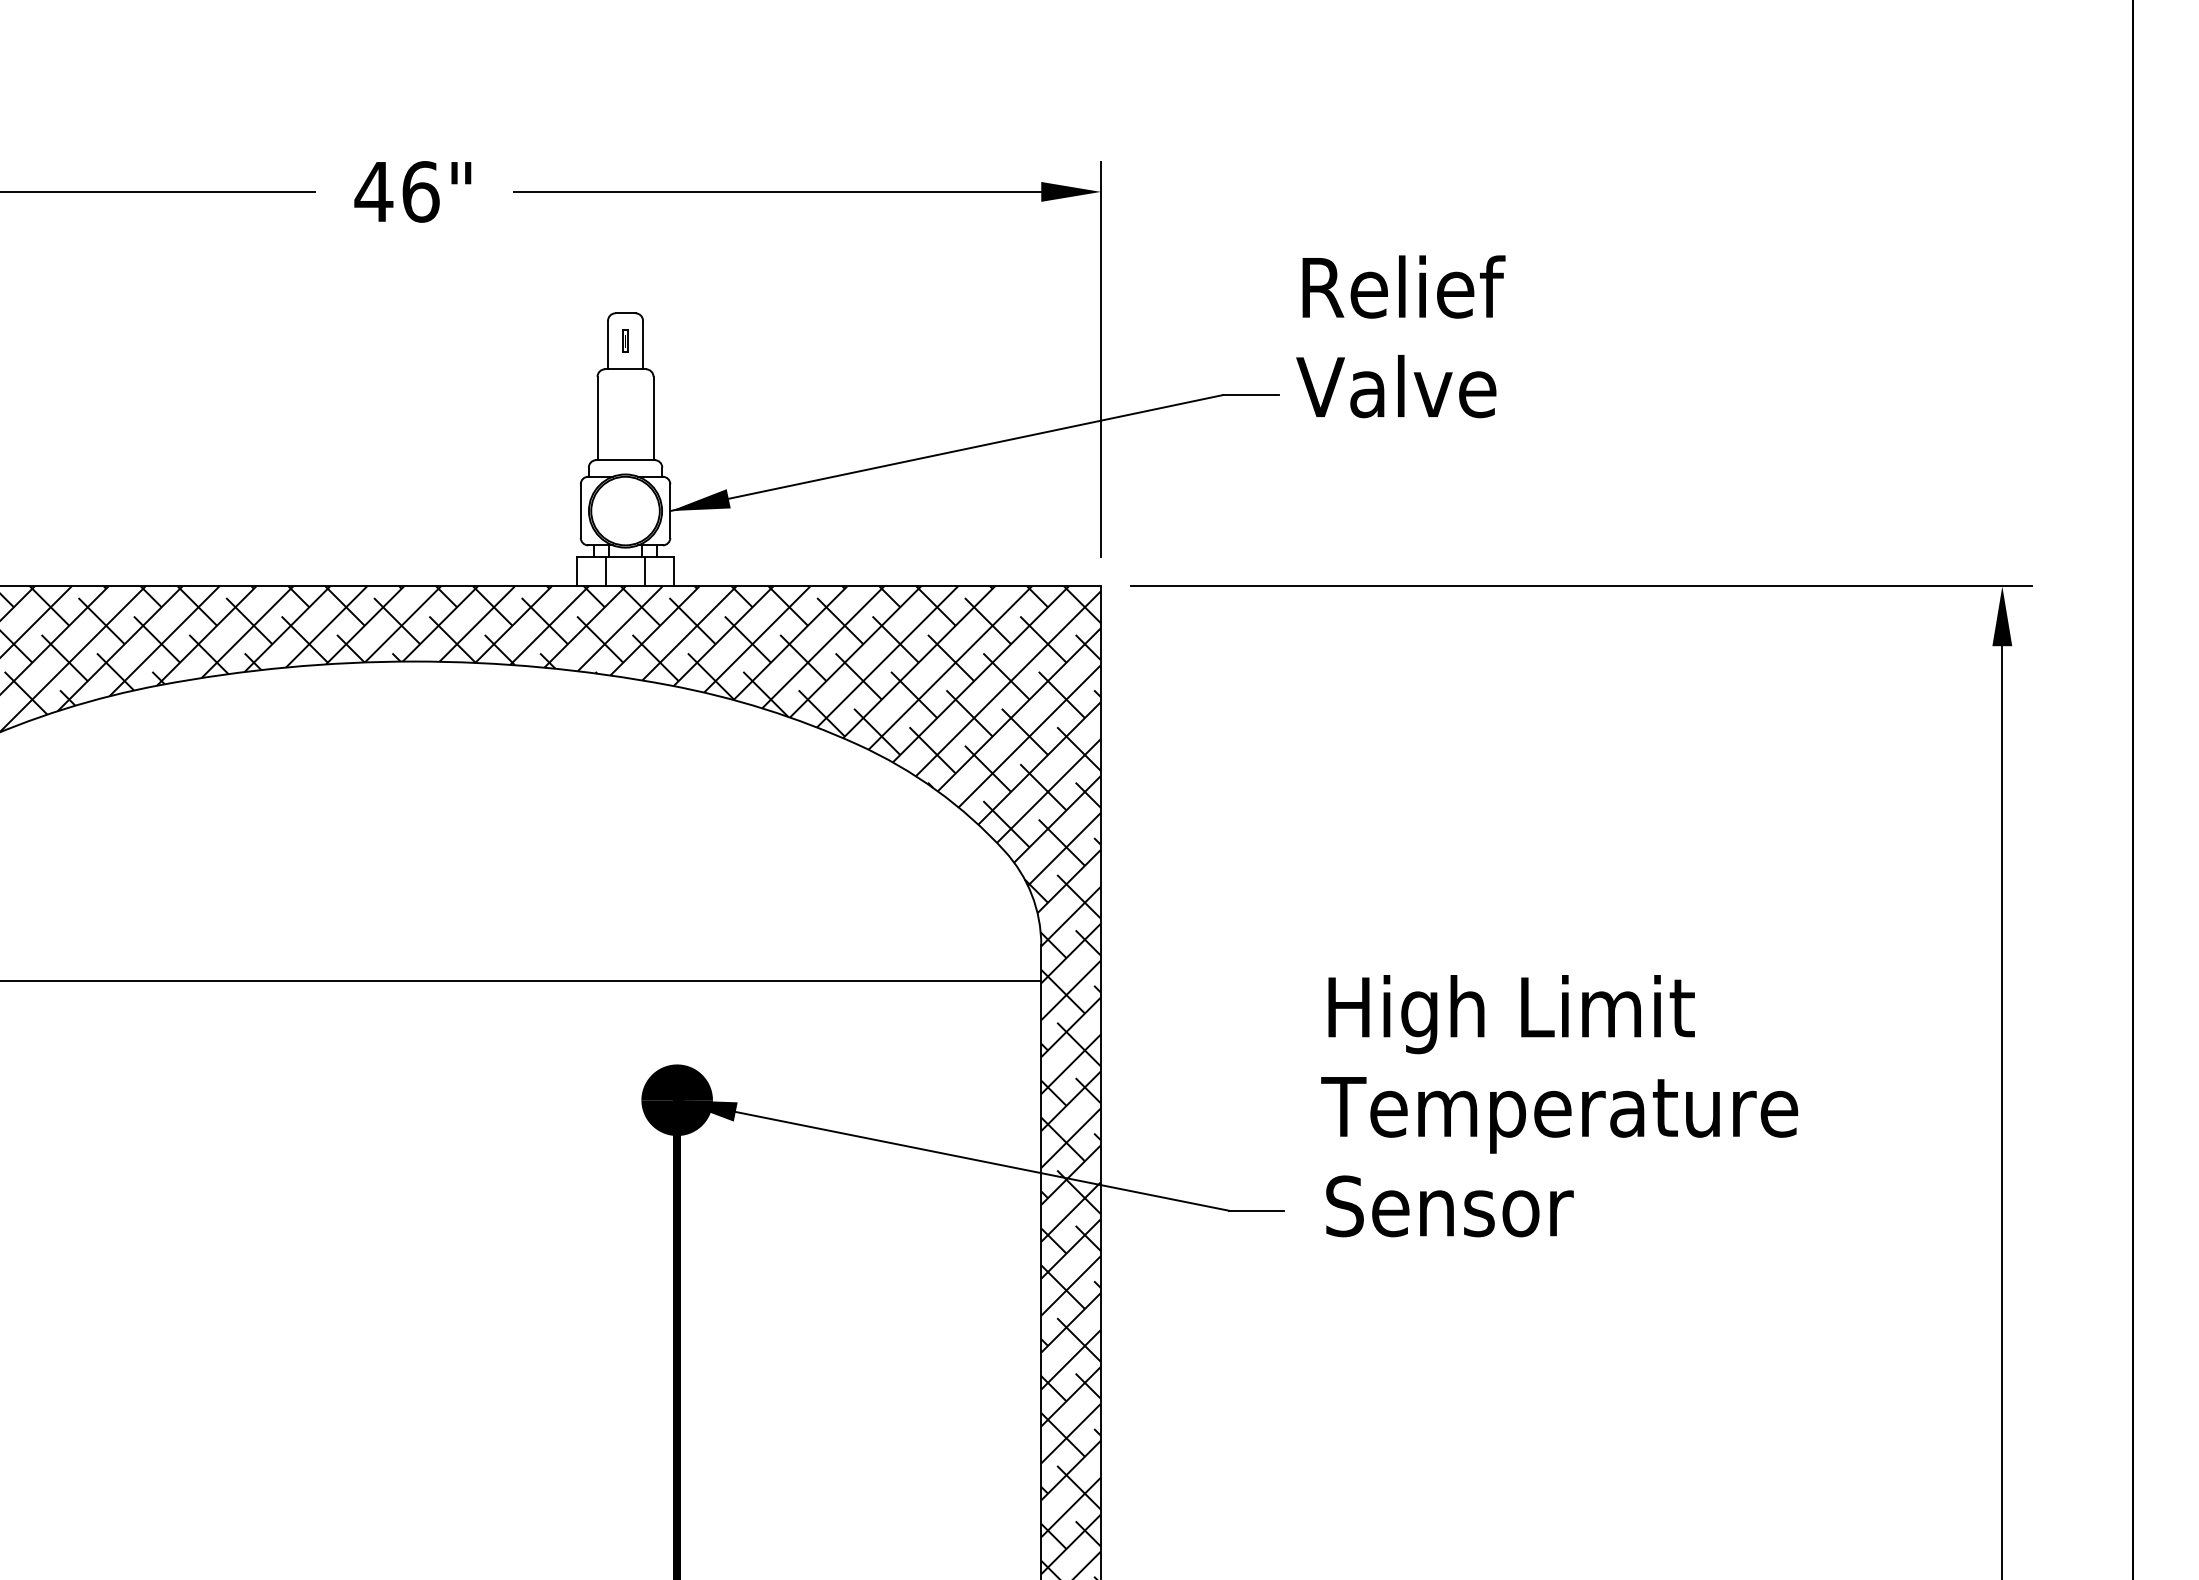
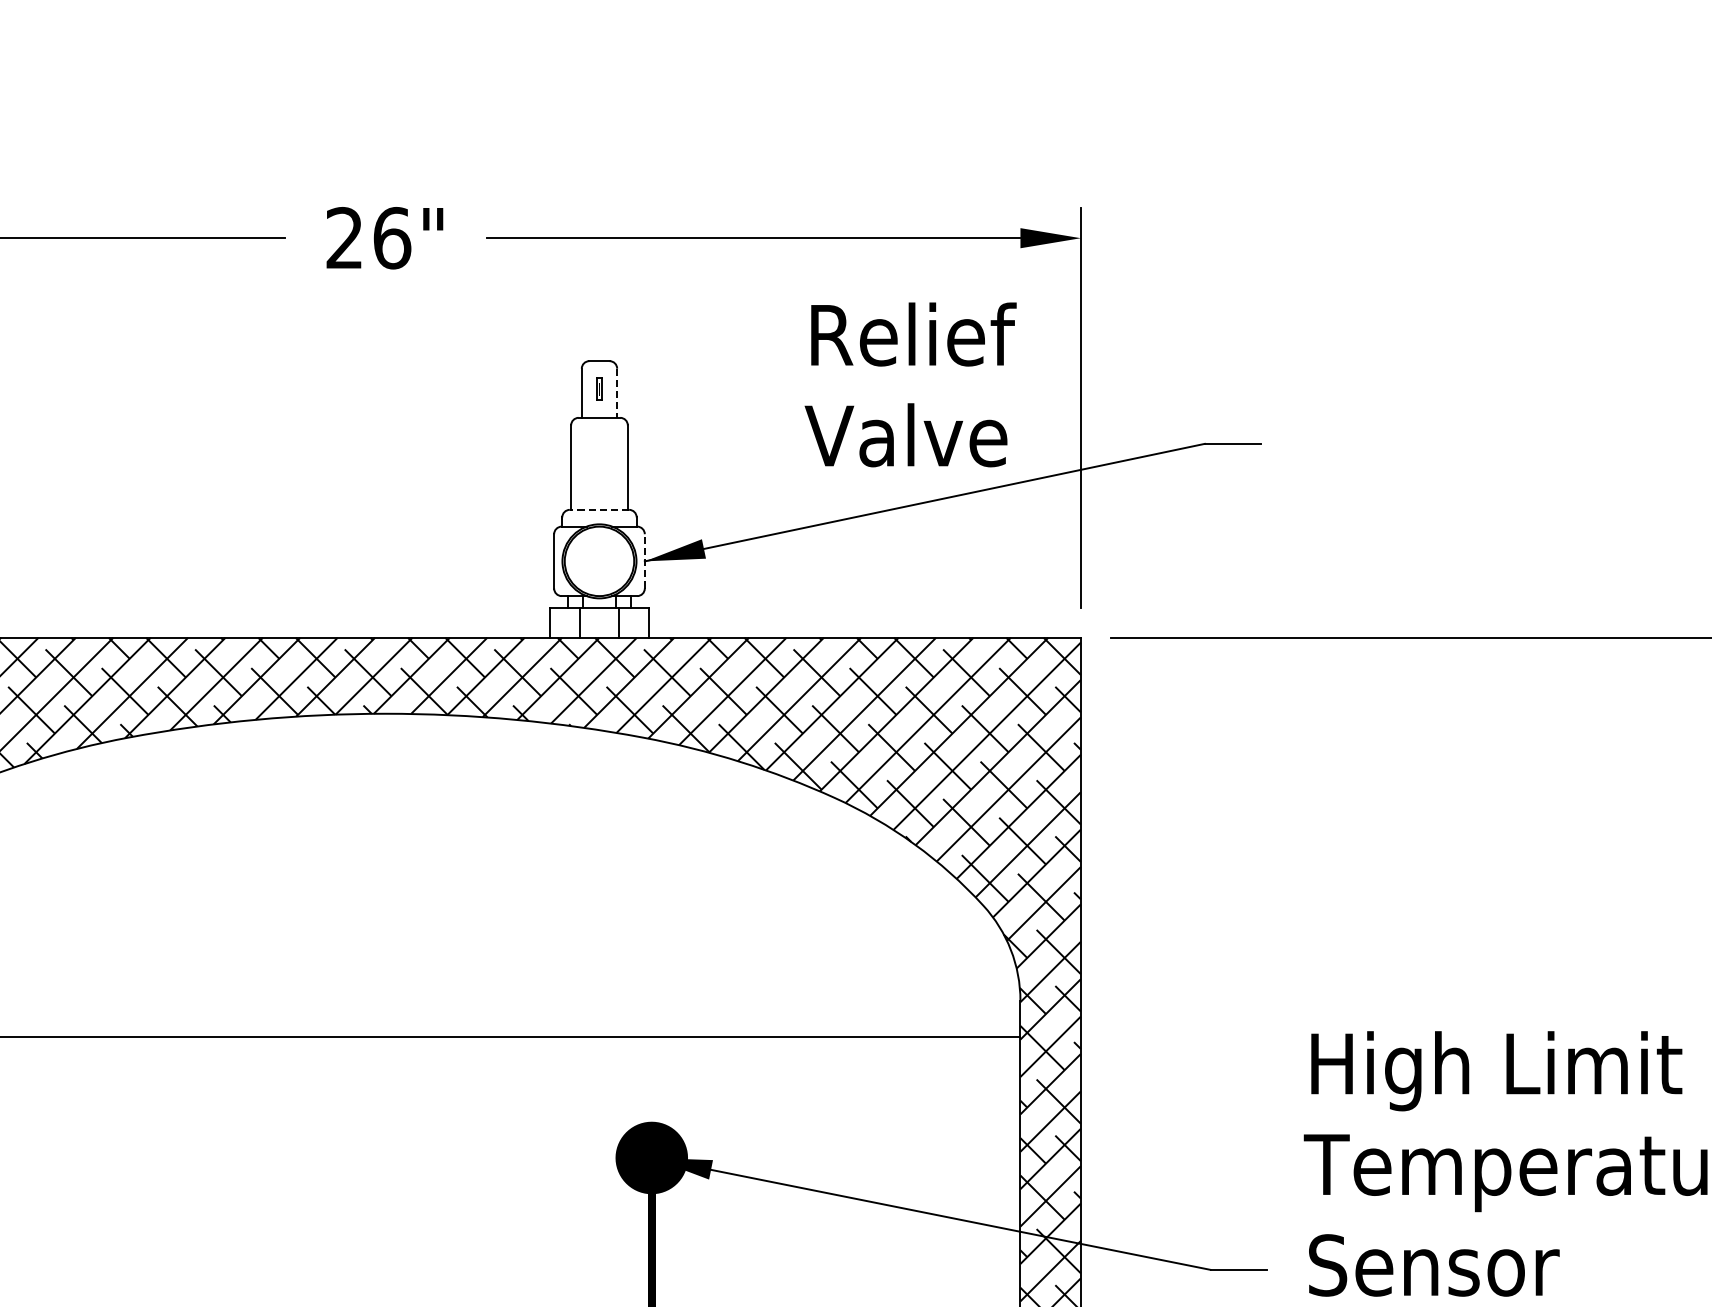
text: (373, 191) -> (344, 237), 46" -> 26"
text: (1400, 336) -> (910, 384), moved
line: (643, 345) -> (617, 393), solid -> dashed
line: (625, 460) -> (599, 510), solid -> dashed
line: (670, 511) -> (645, 561), solid -> dashed

